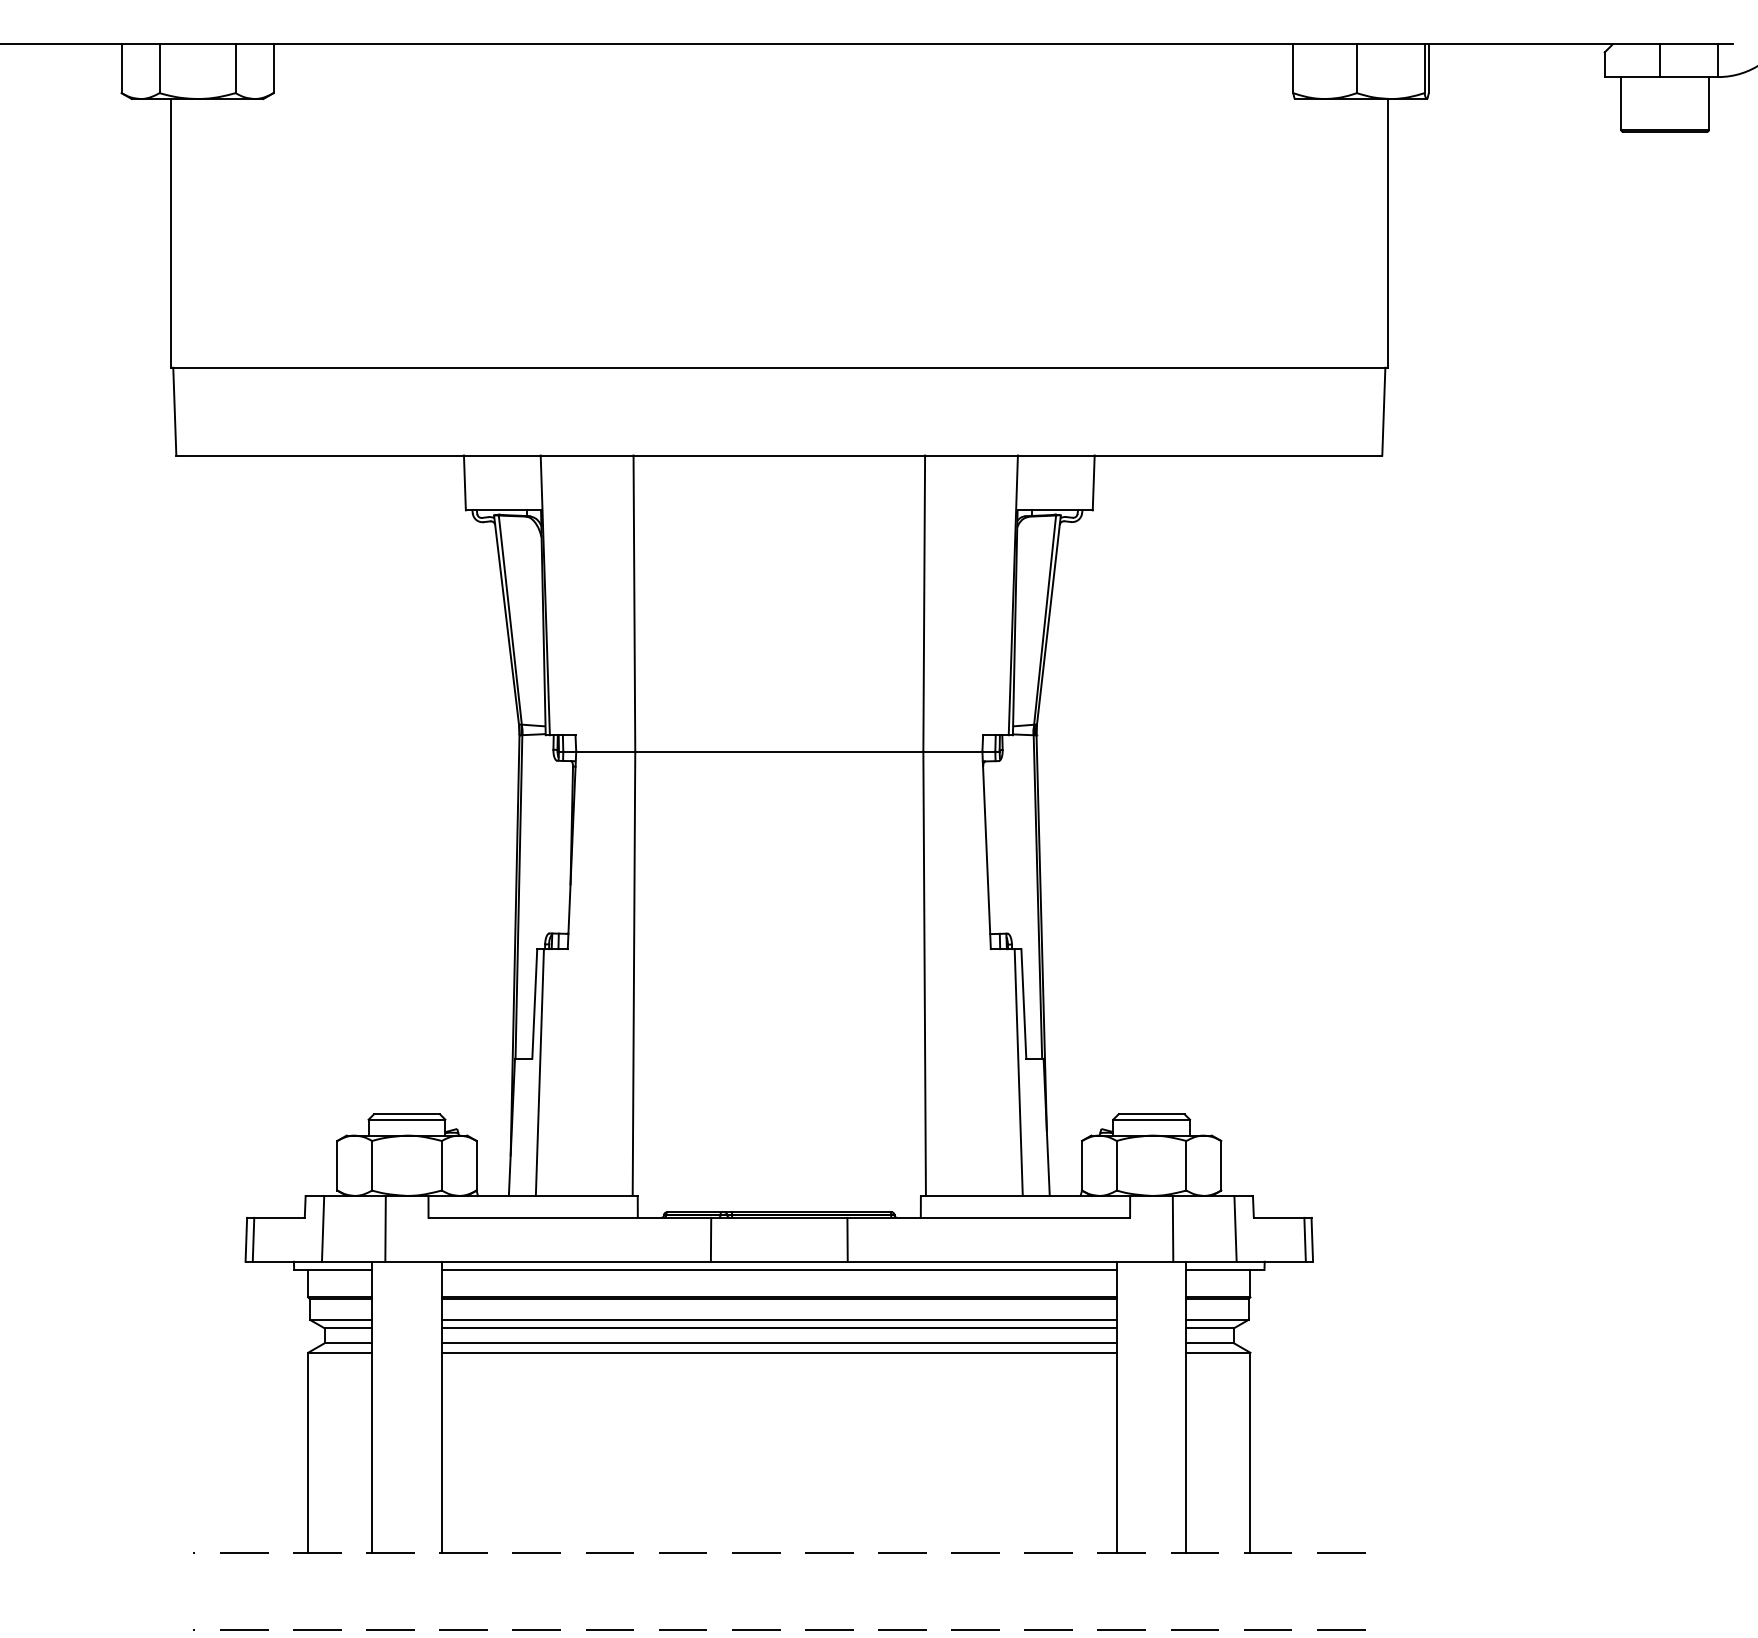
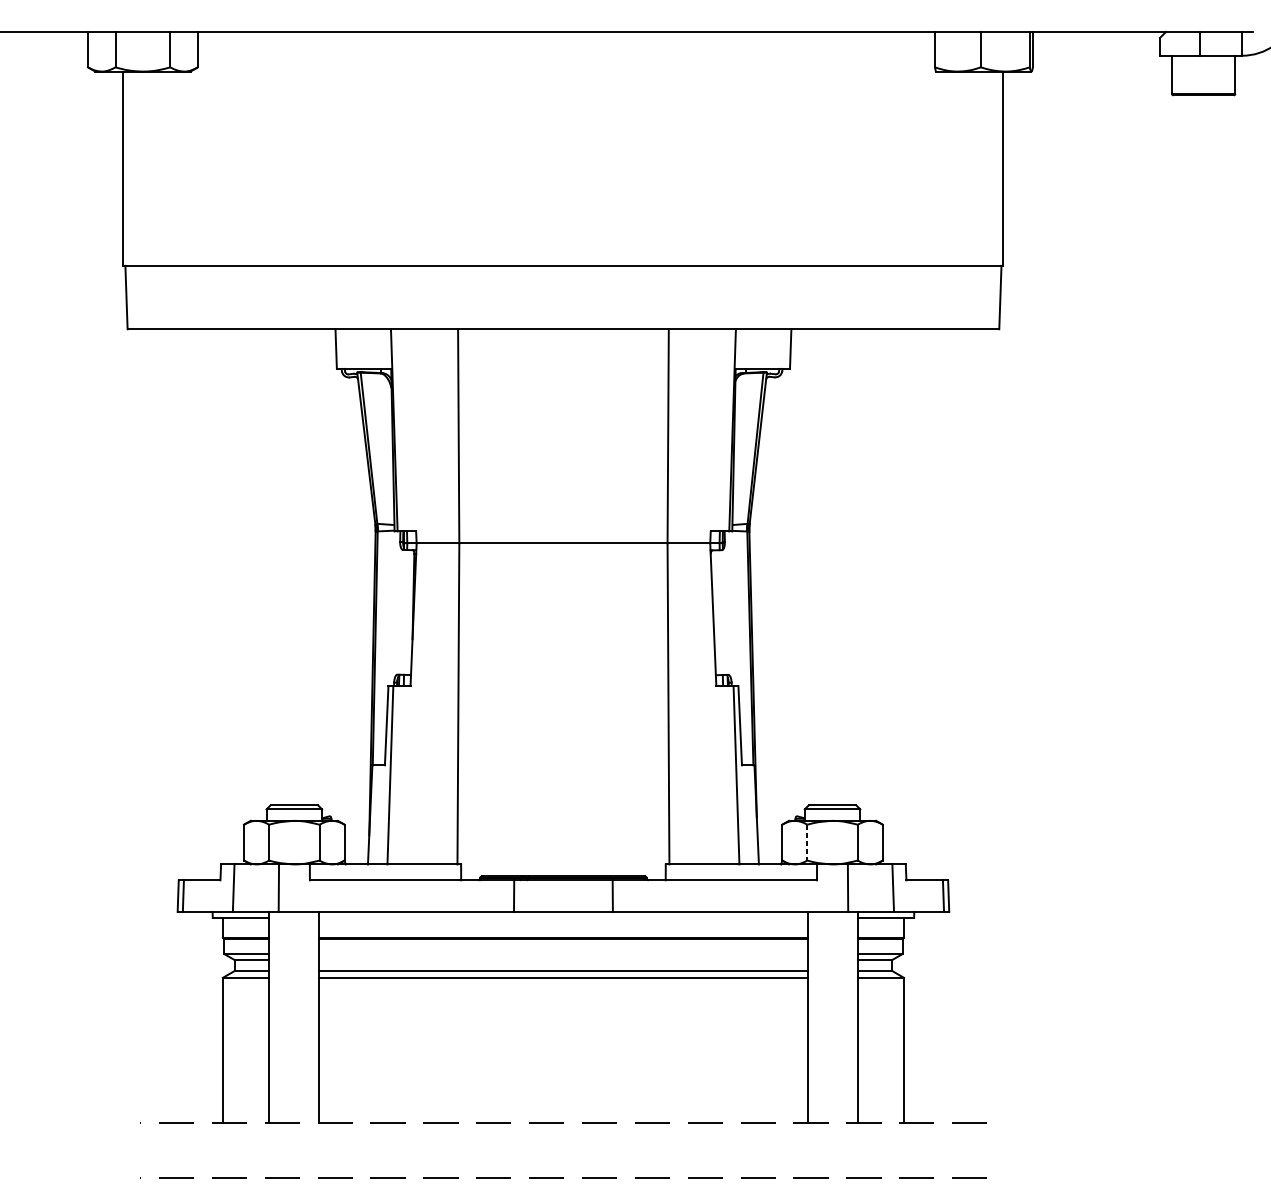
line: (1116, 1165) -> (807, 842), solid -> dashed
line: (779, 1269) -> (563, 917), removed
line: (779, 1319) -> (563, 953), removed
line: (779, 1328) -> (563, 960), removed

